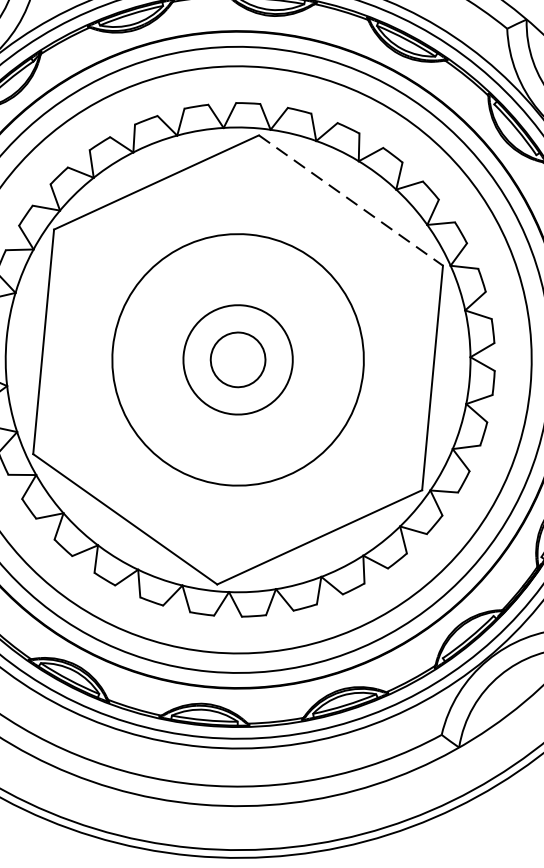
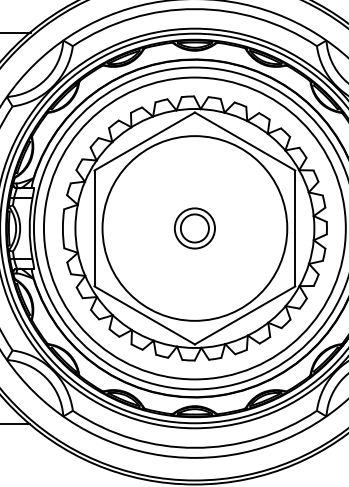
line: (351, 200) -> (245, 141), dashed -> solid
circle: (237, 359) -> (194, 228), size x0.71
circle: (237, 359) -> (194, 228), size x1.43

